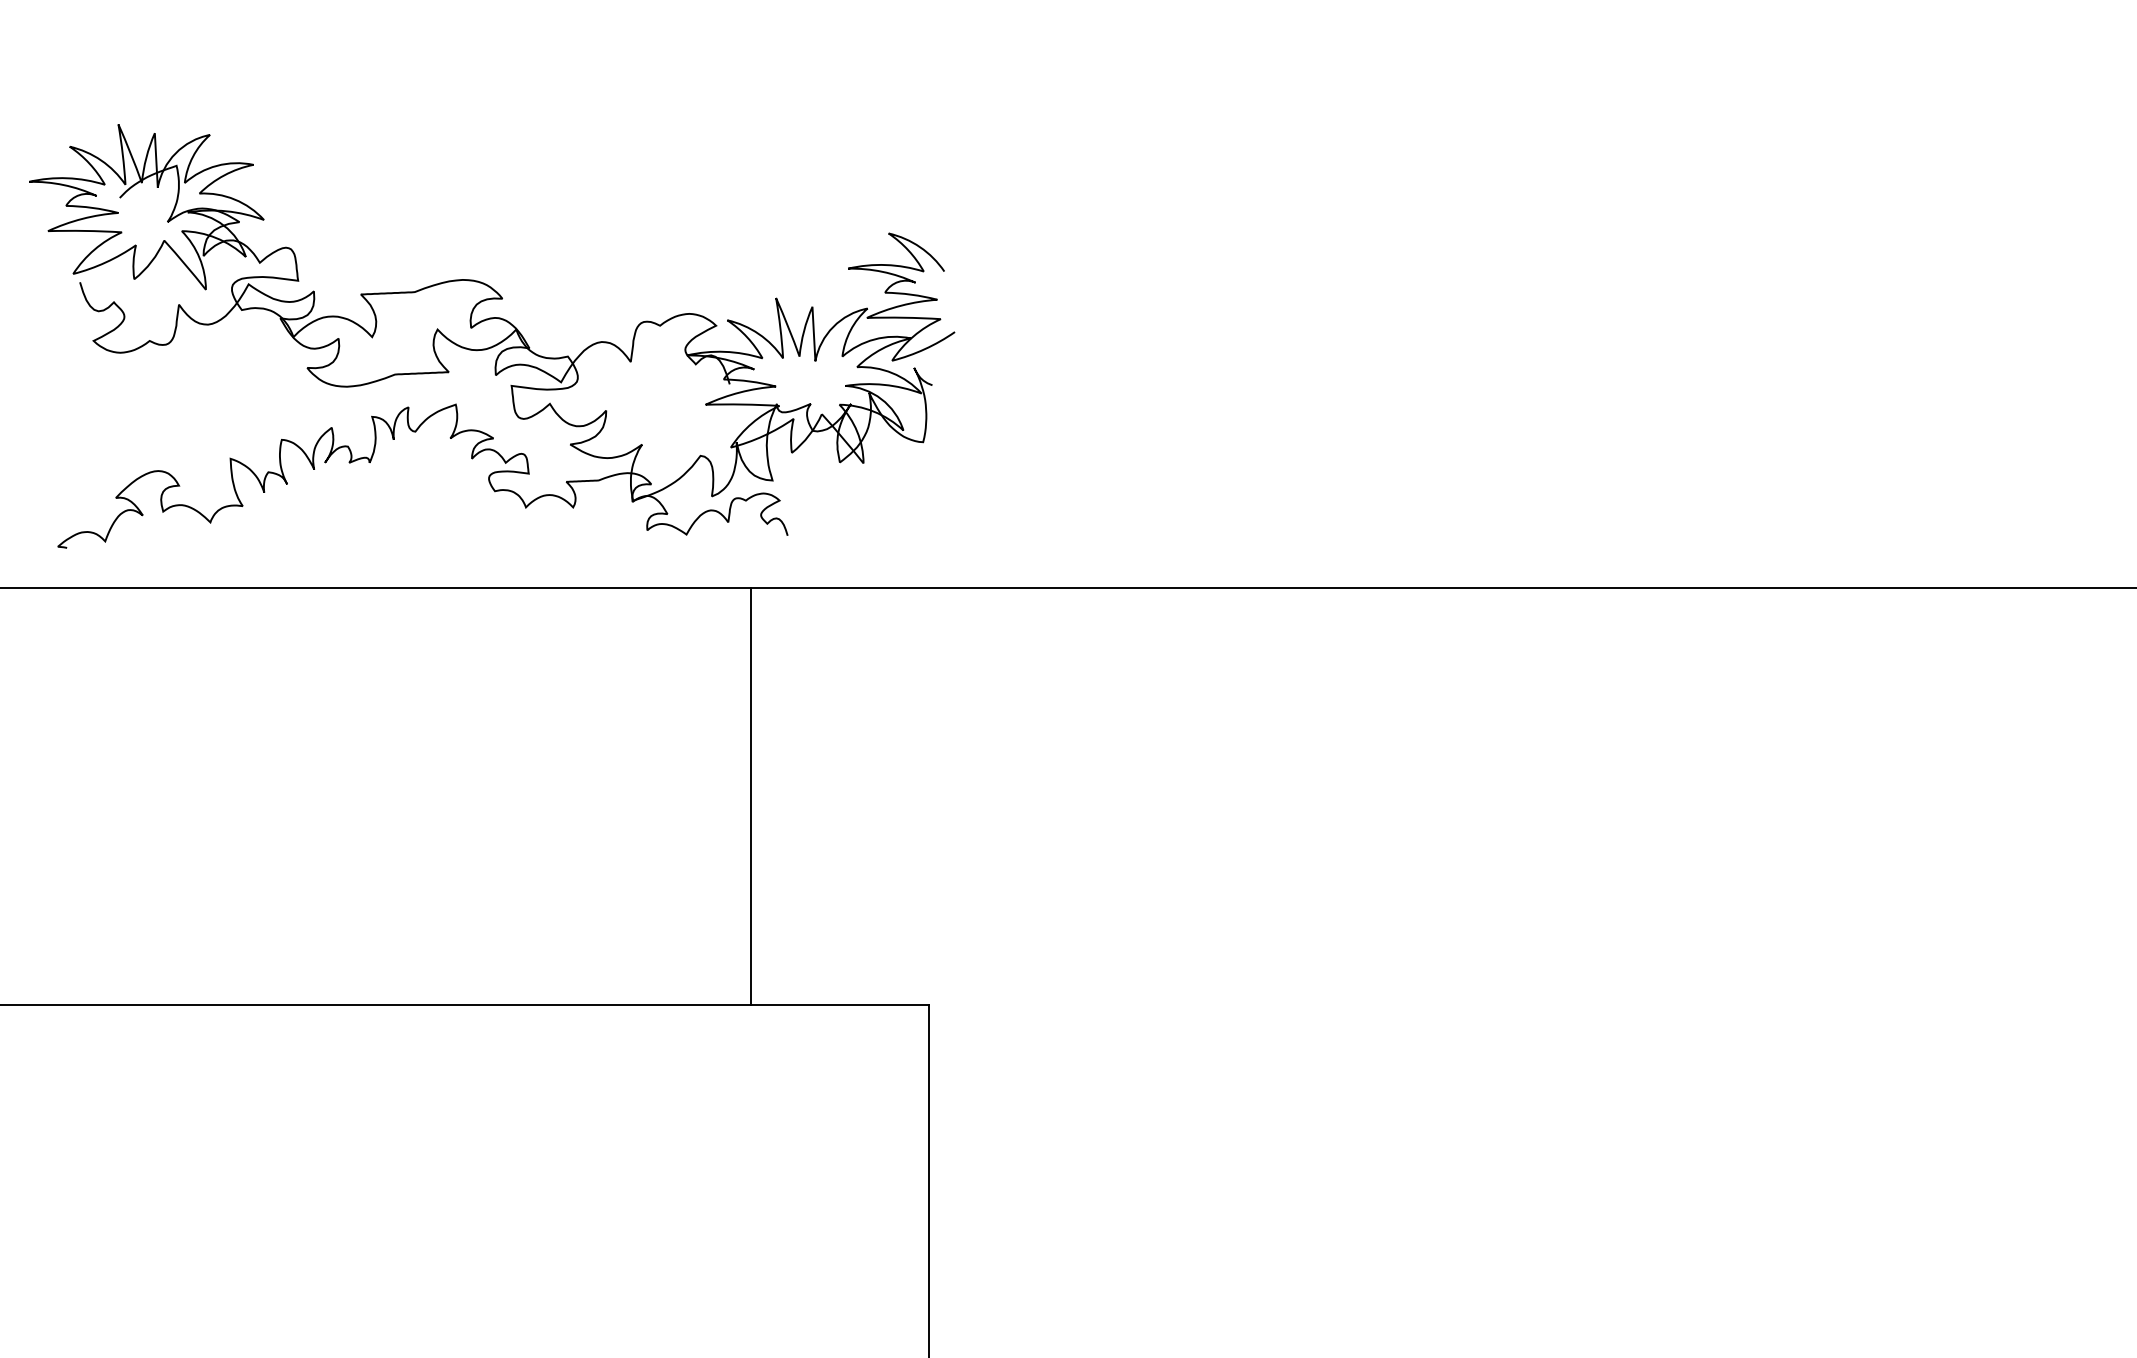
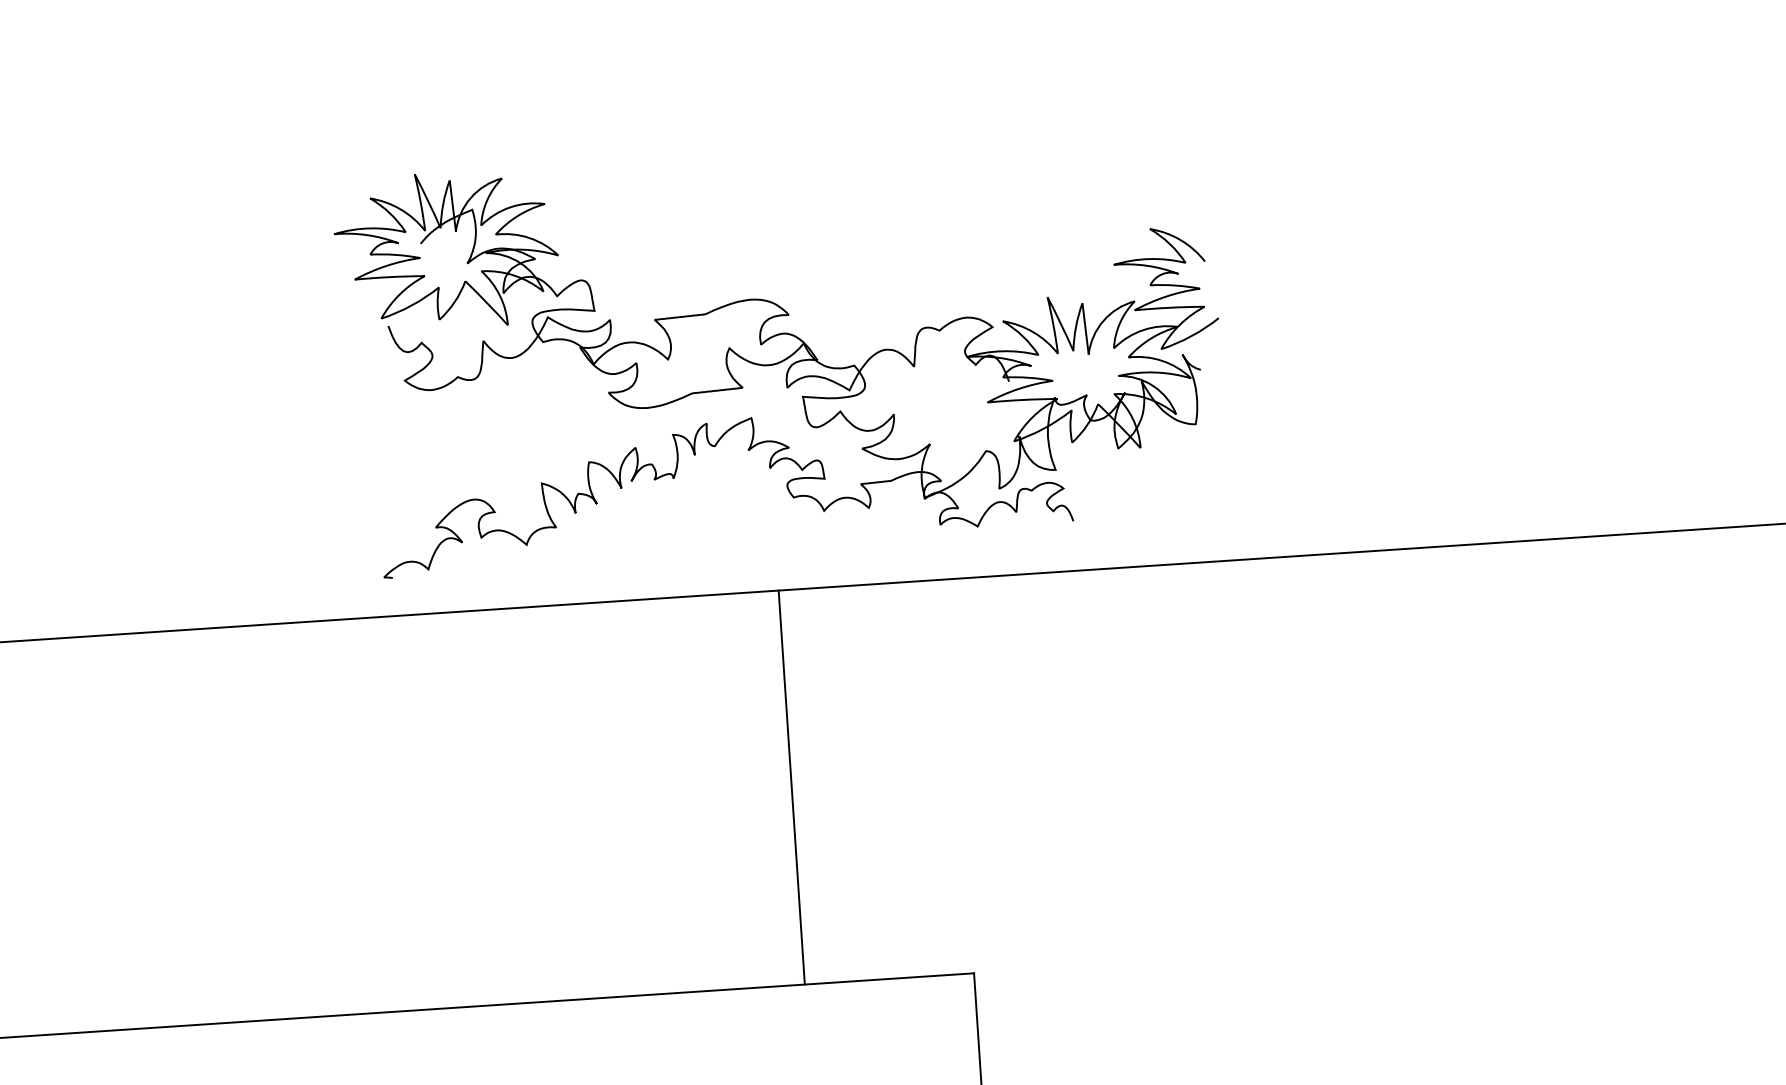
part: (492, 336) -> (781, 351), moved

